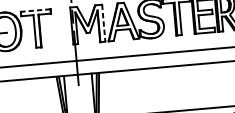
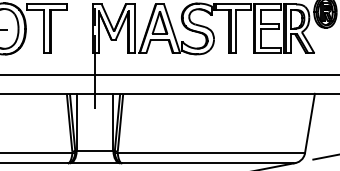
line: (35, 10) -> (46, 4), dashed -> solid
line: (104, 22) -> (135, 28), dashed -> solid

